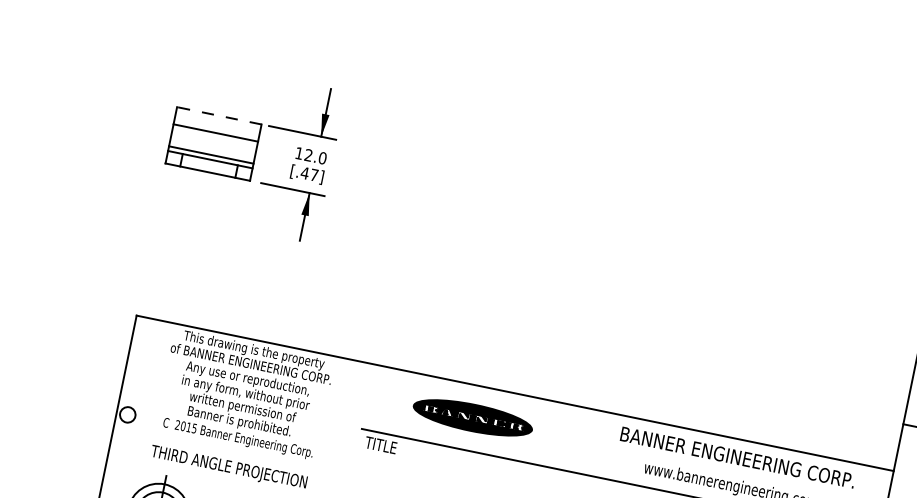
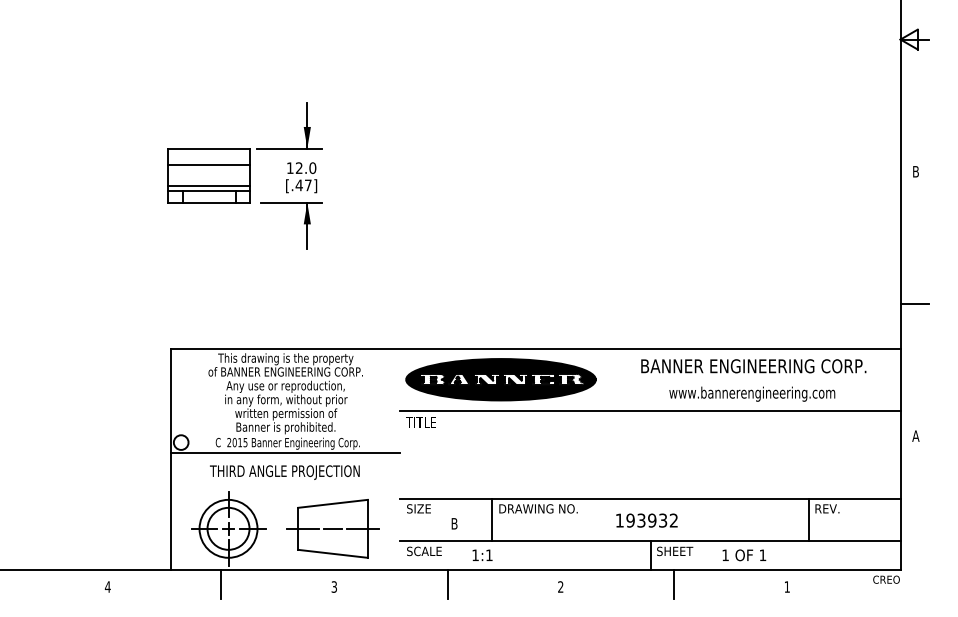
line: (219, 115) -> (209, 148), dashed -> solid
part: (472, 417) -> (500, 379), size x1.67
line: (233, 447) -> (285, 452), added

